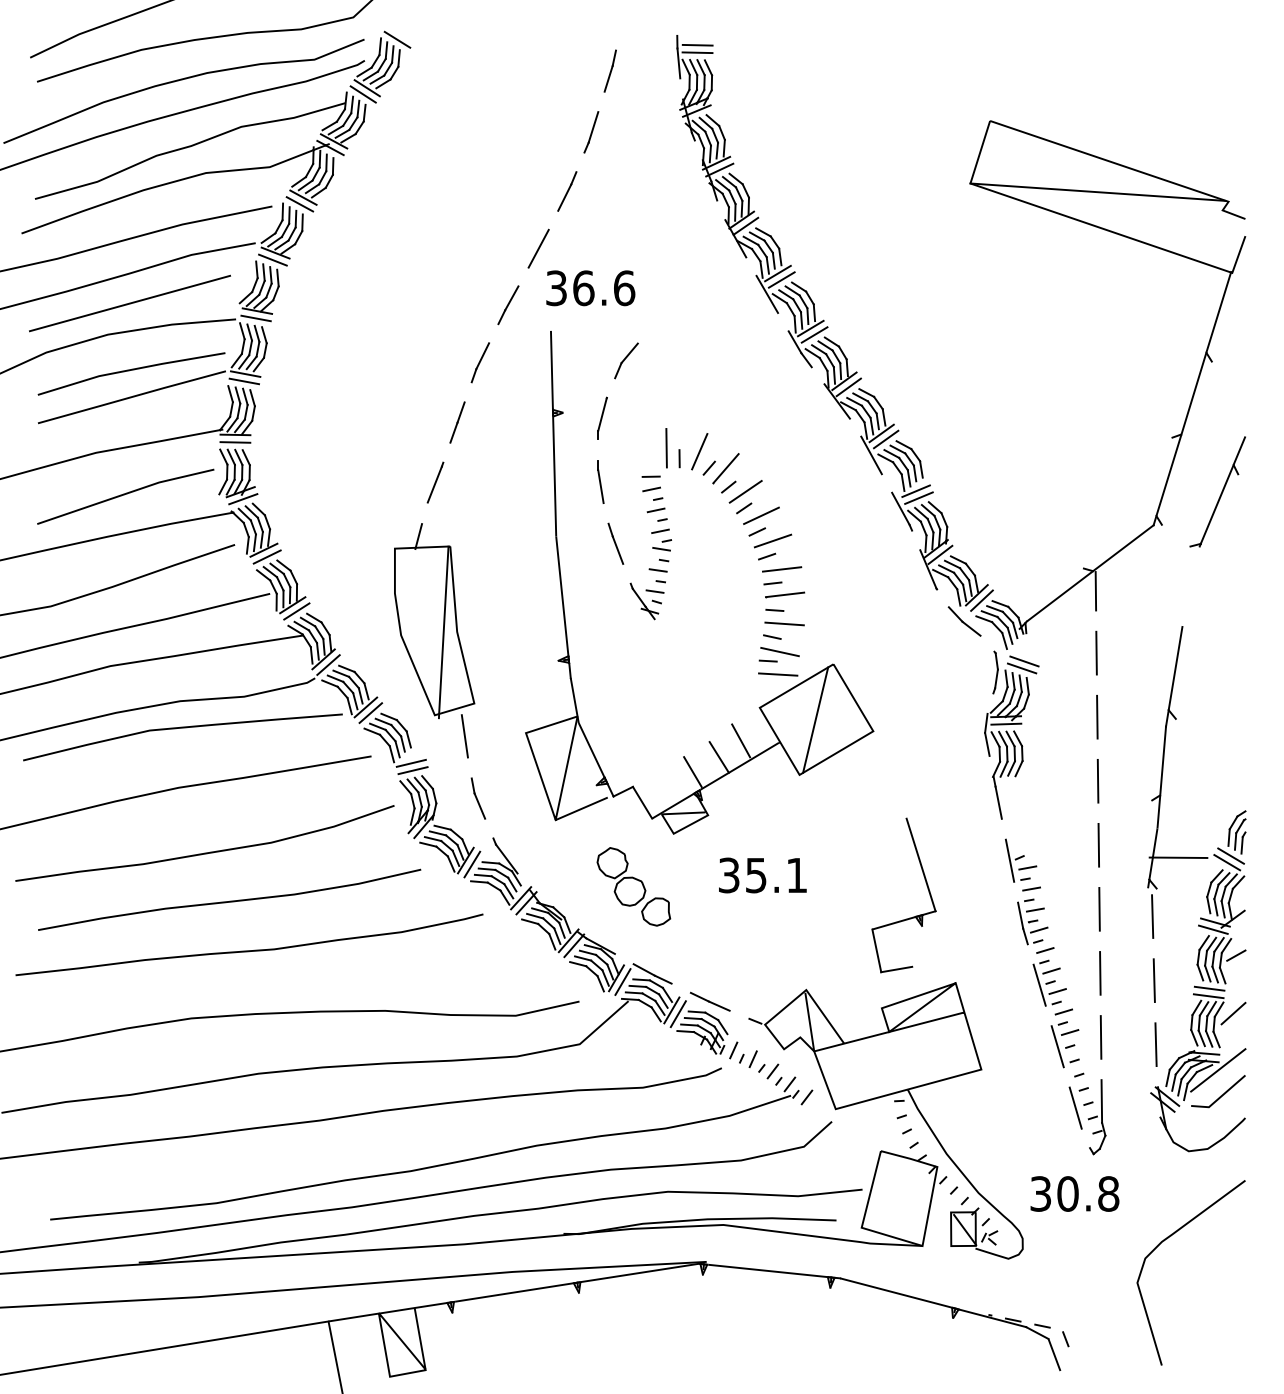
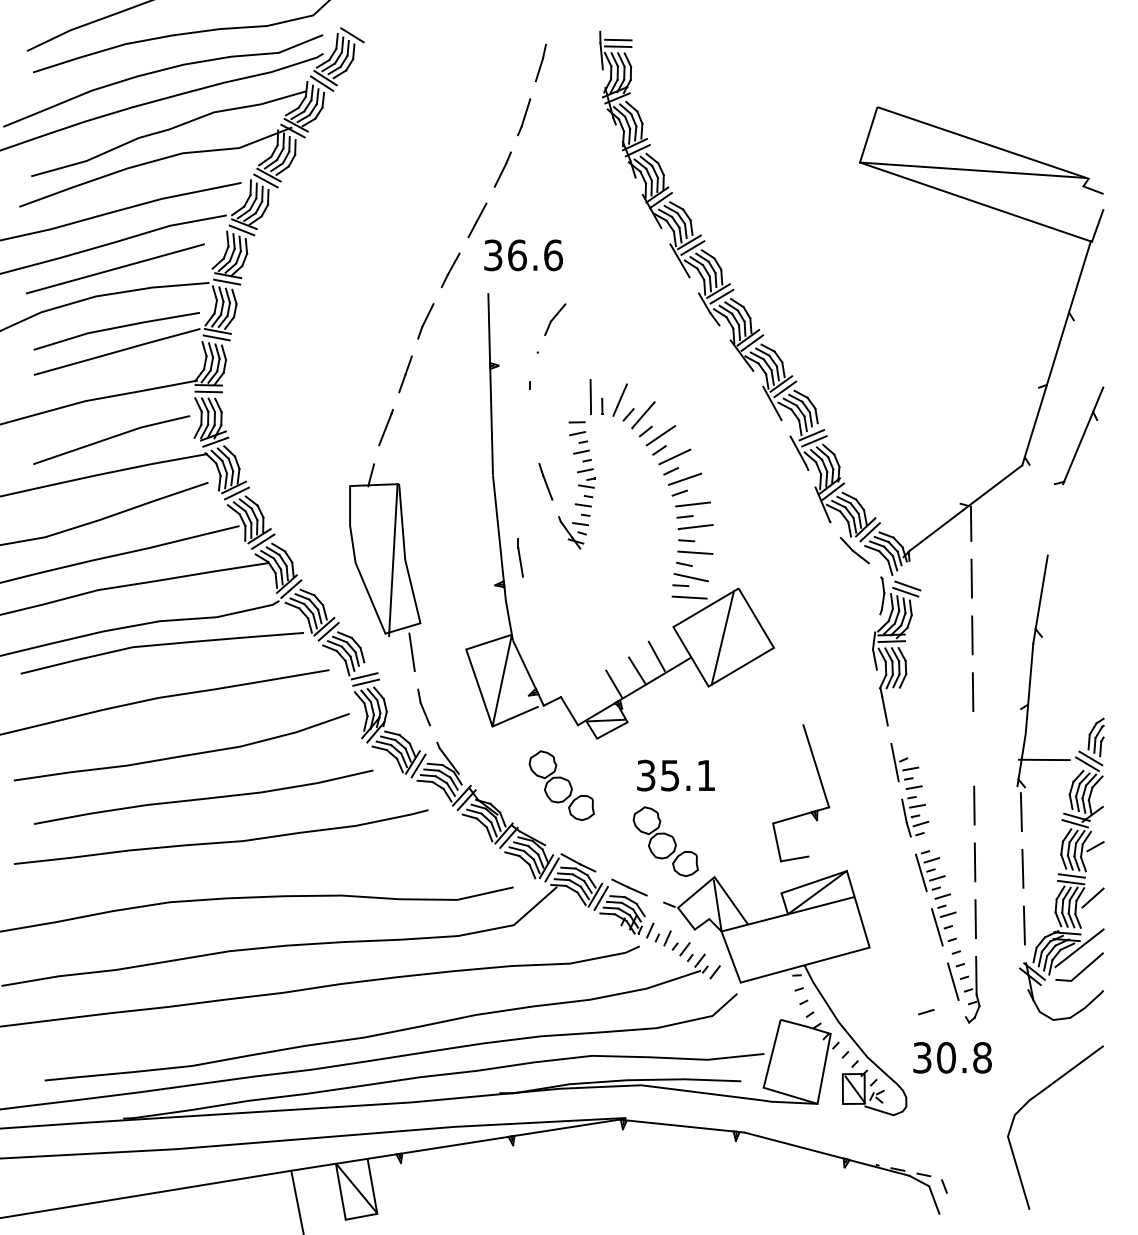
line: (601, 413) -> (533, 366), removed
line: (600, 481) -> (520, 557), moved
line: (1098, 844) -> (973, 748), removed
part: (750, 949) -> (665, 841), added
line: (1045, 950) -> (926, 1012), moved

